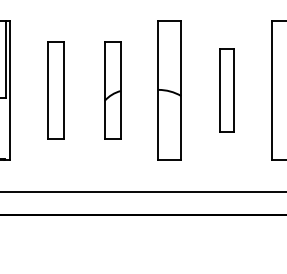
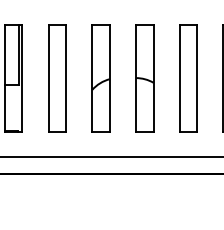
part: (56, 90) -> (57, 78), size x1.43
part: (112, 90) -> (100, 78), size x1.43
part: (226, 90) -> (188, 78), size x1.67

